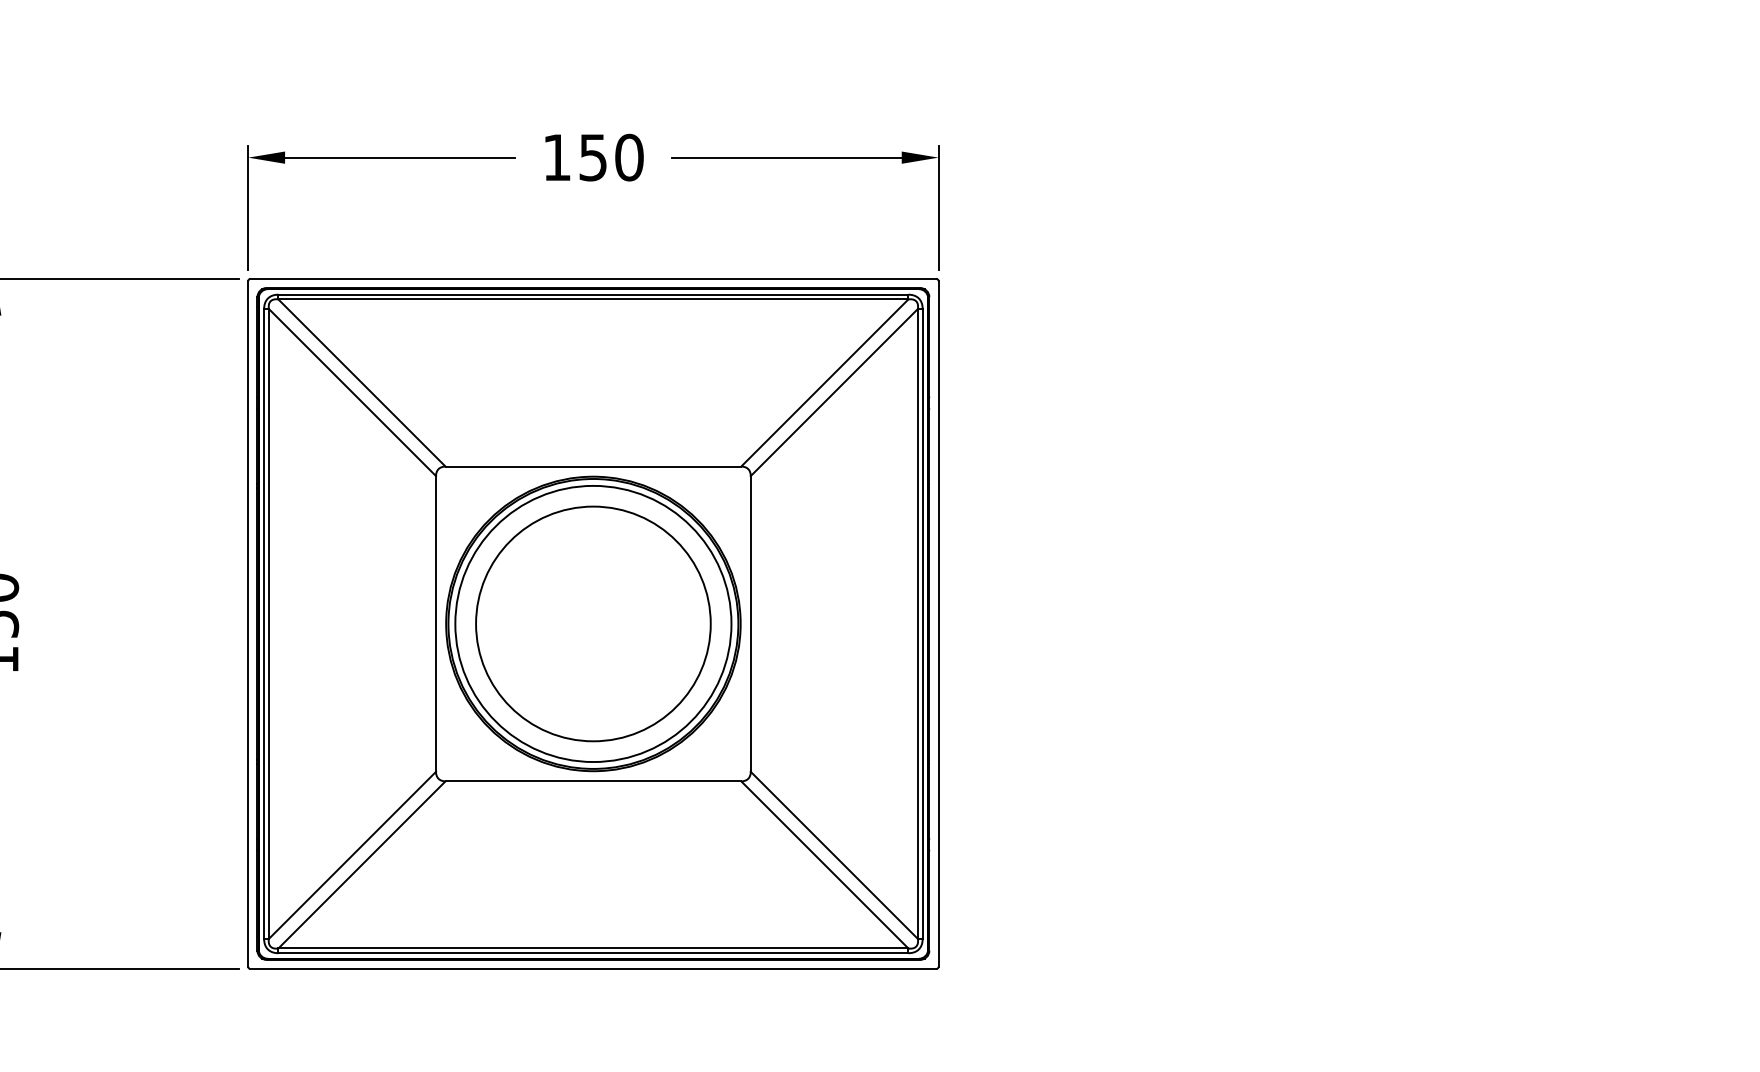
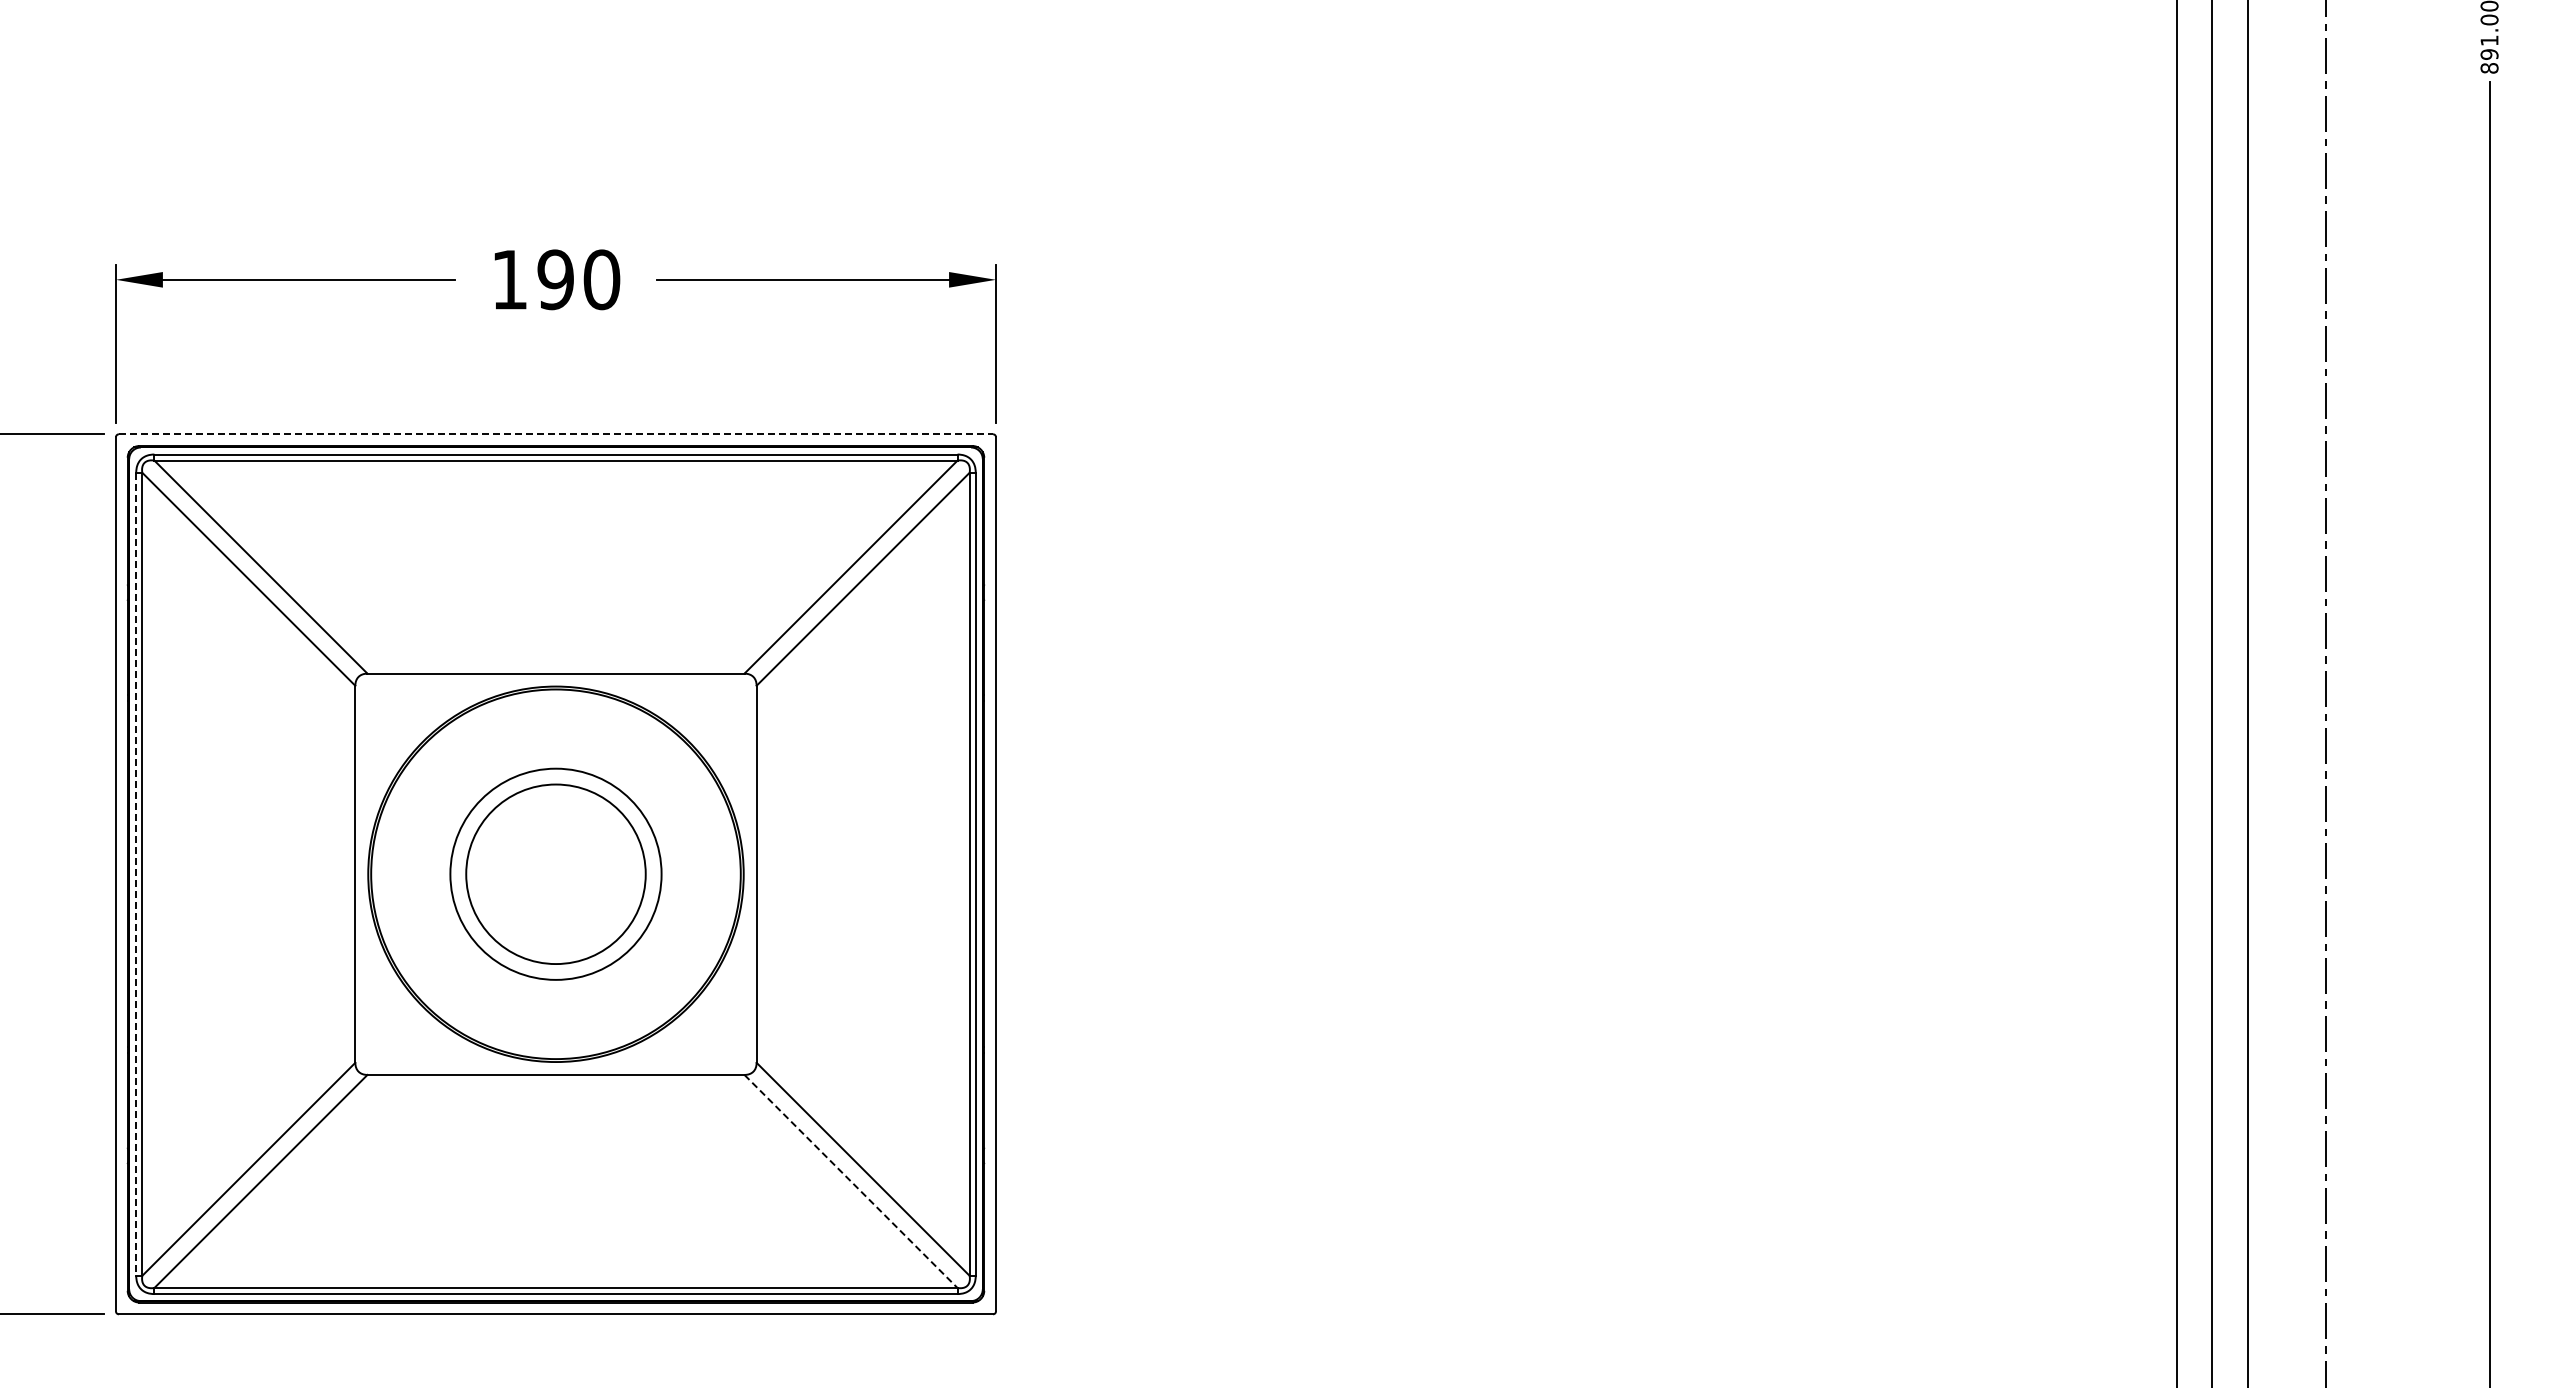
text: (593, 157) -> (555, 279), 150 -> 190
line: (593, 278) -> (556, 434), solid -> dashed
circle: (593, 623) -> (555, 873), size x0.6
line: (264, 624) -> (136, 874), solid -> dashed
circle: (593, 624) -> (555, 874), size x0.6
line: (825, 864) -> (851, 1181), solid -> dashed

